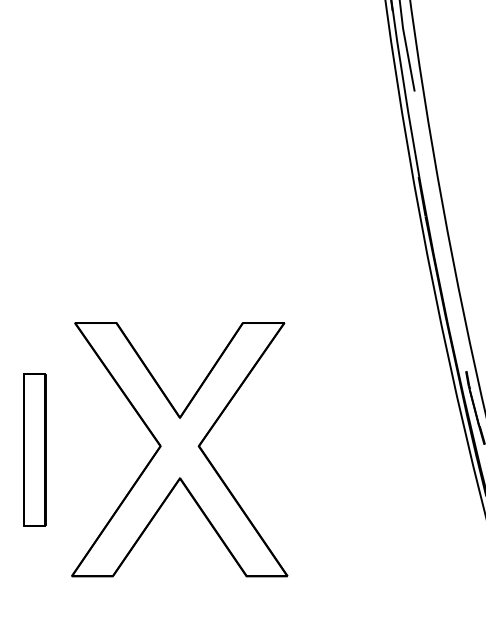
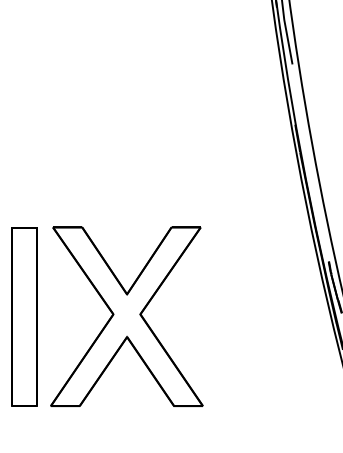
part: (34, 449) -> (24, 316), size x1.67

